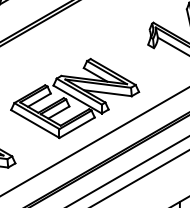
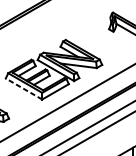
line: (35, 124) -> (24, 89), solid -> dashed

